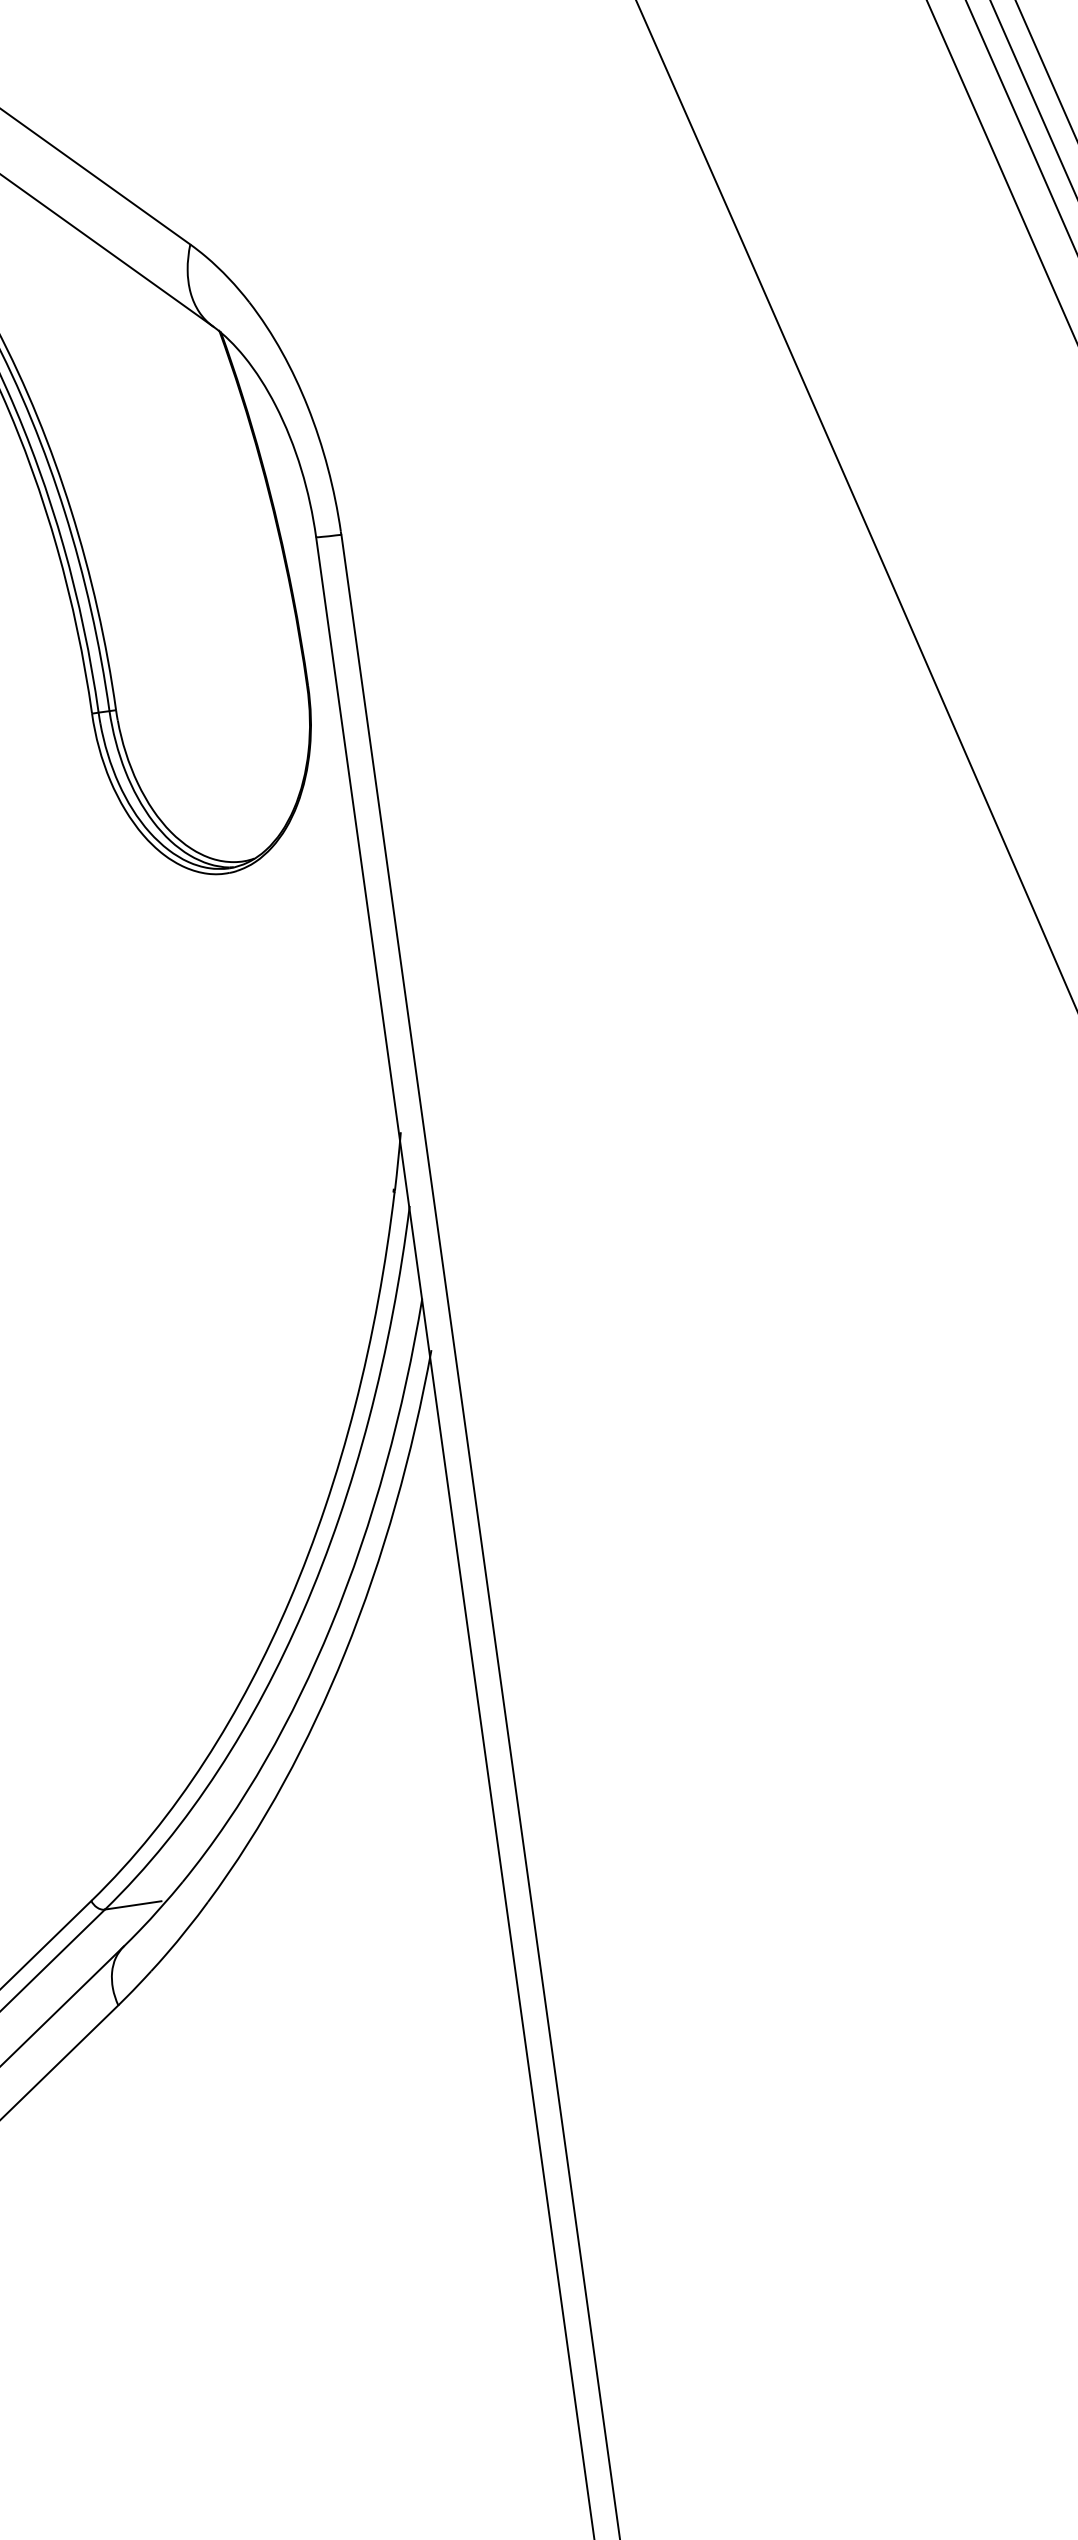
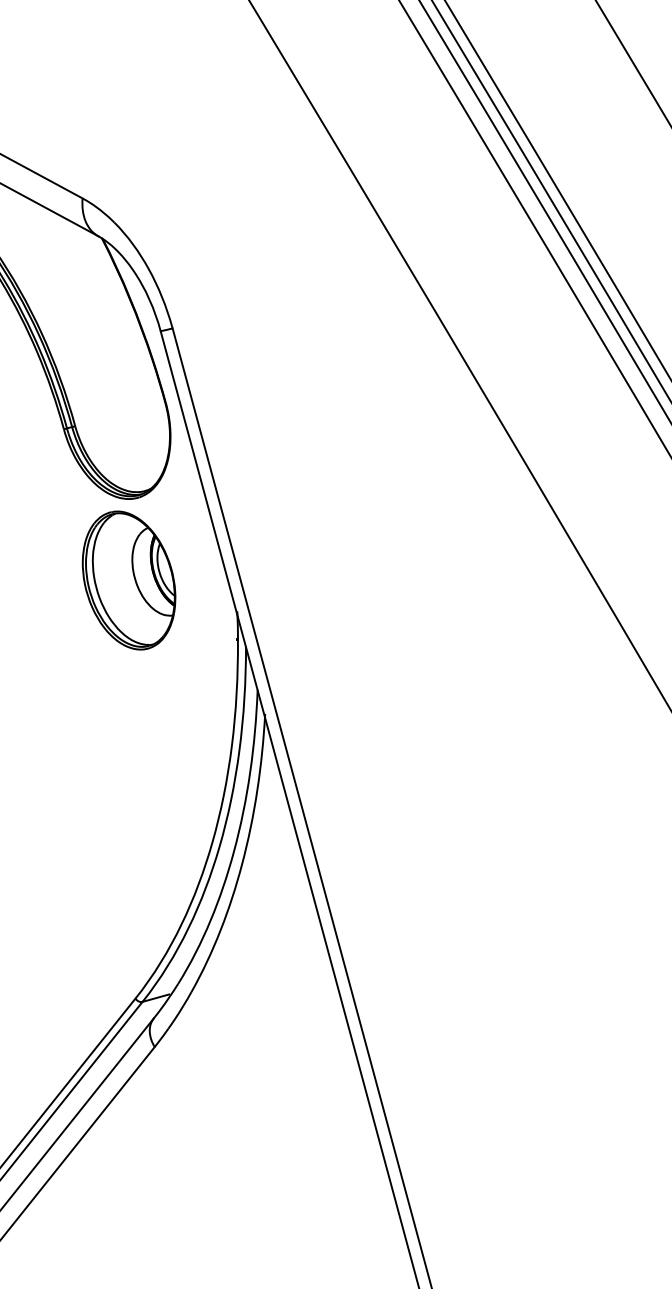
part: (185, 1040) -> (128, 580), added

